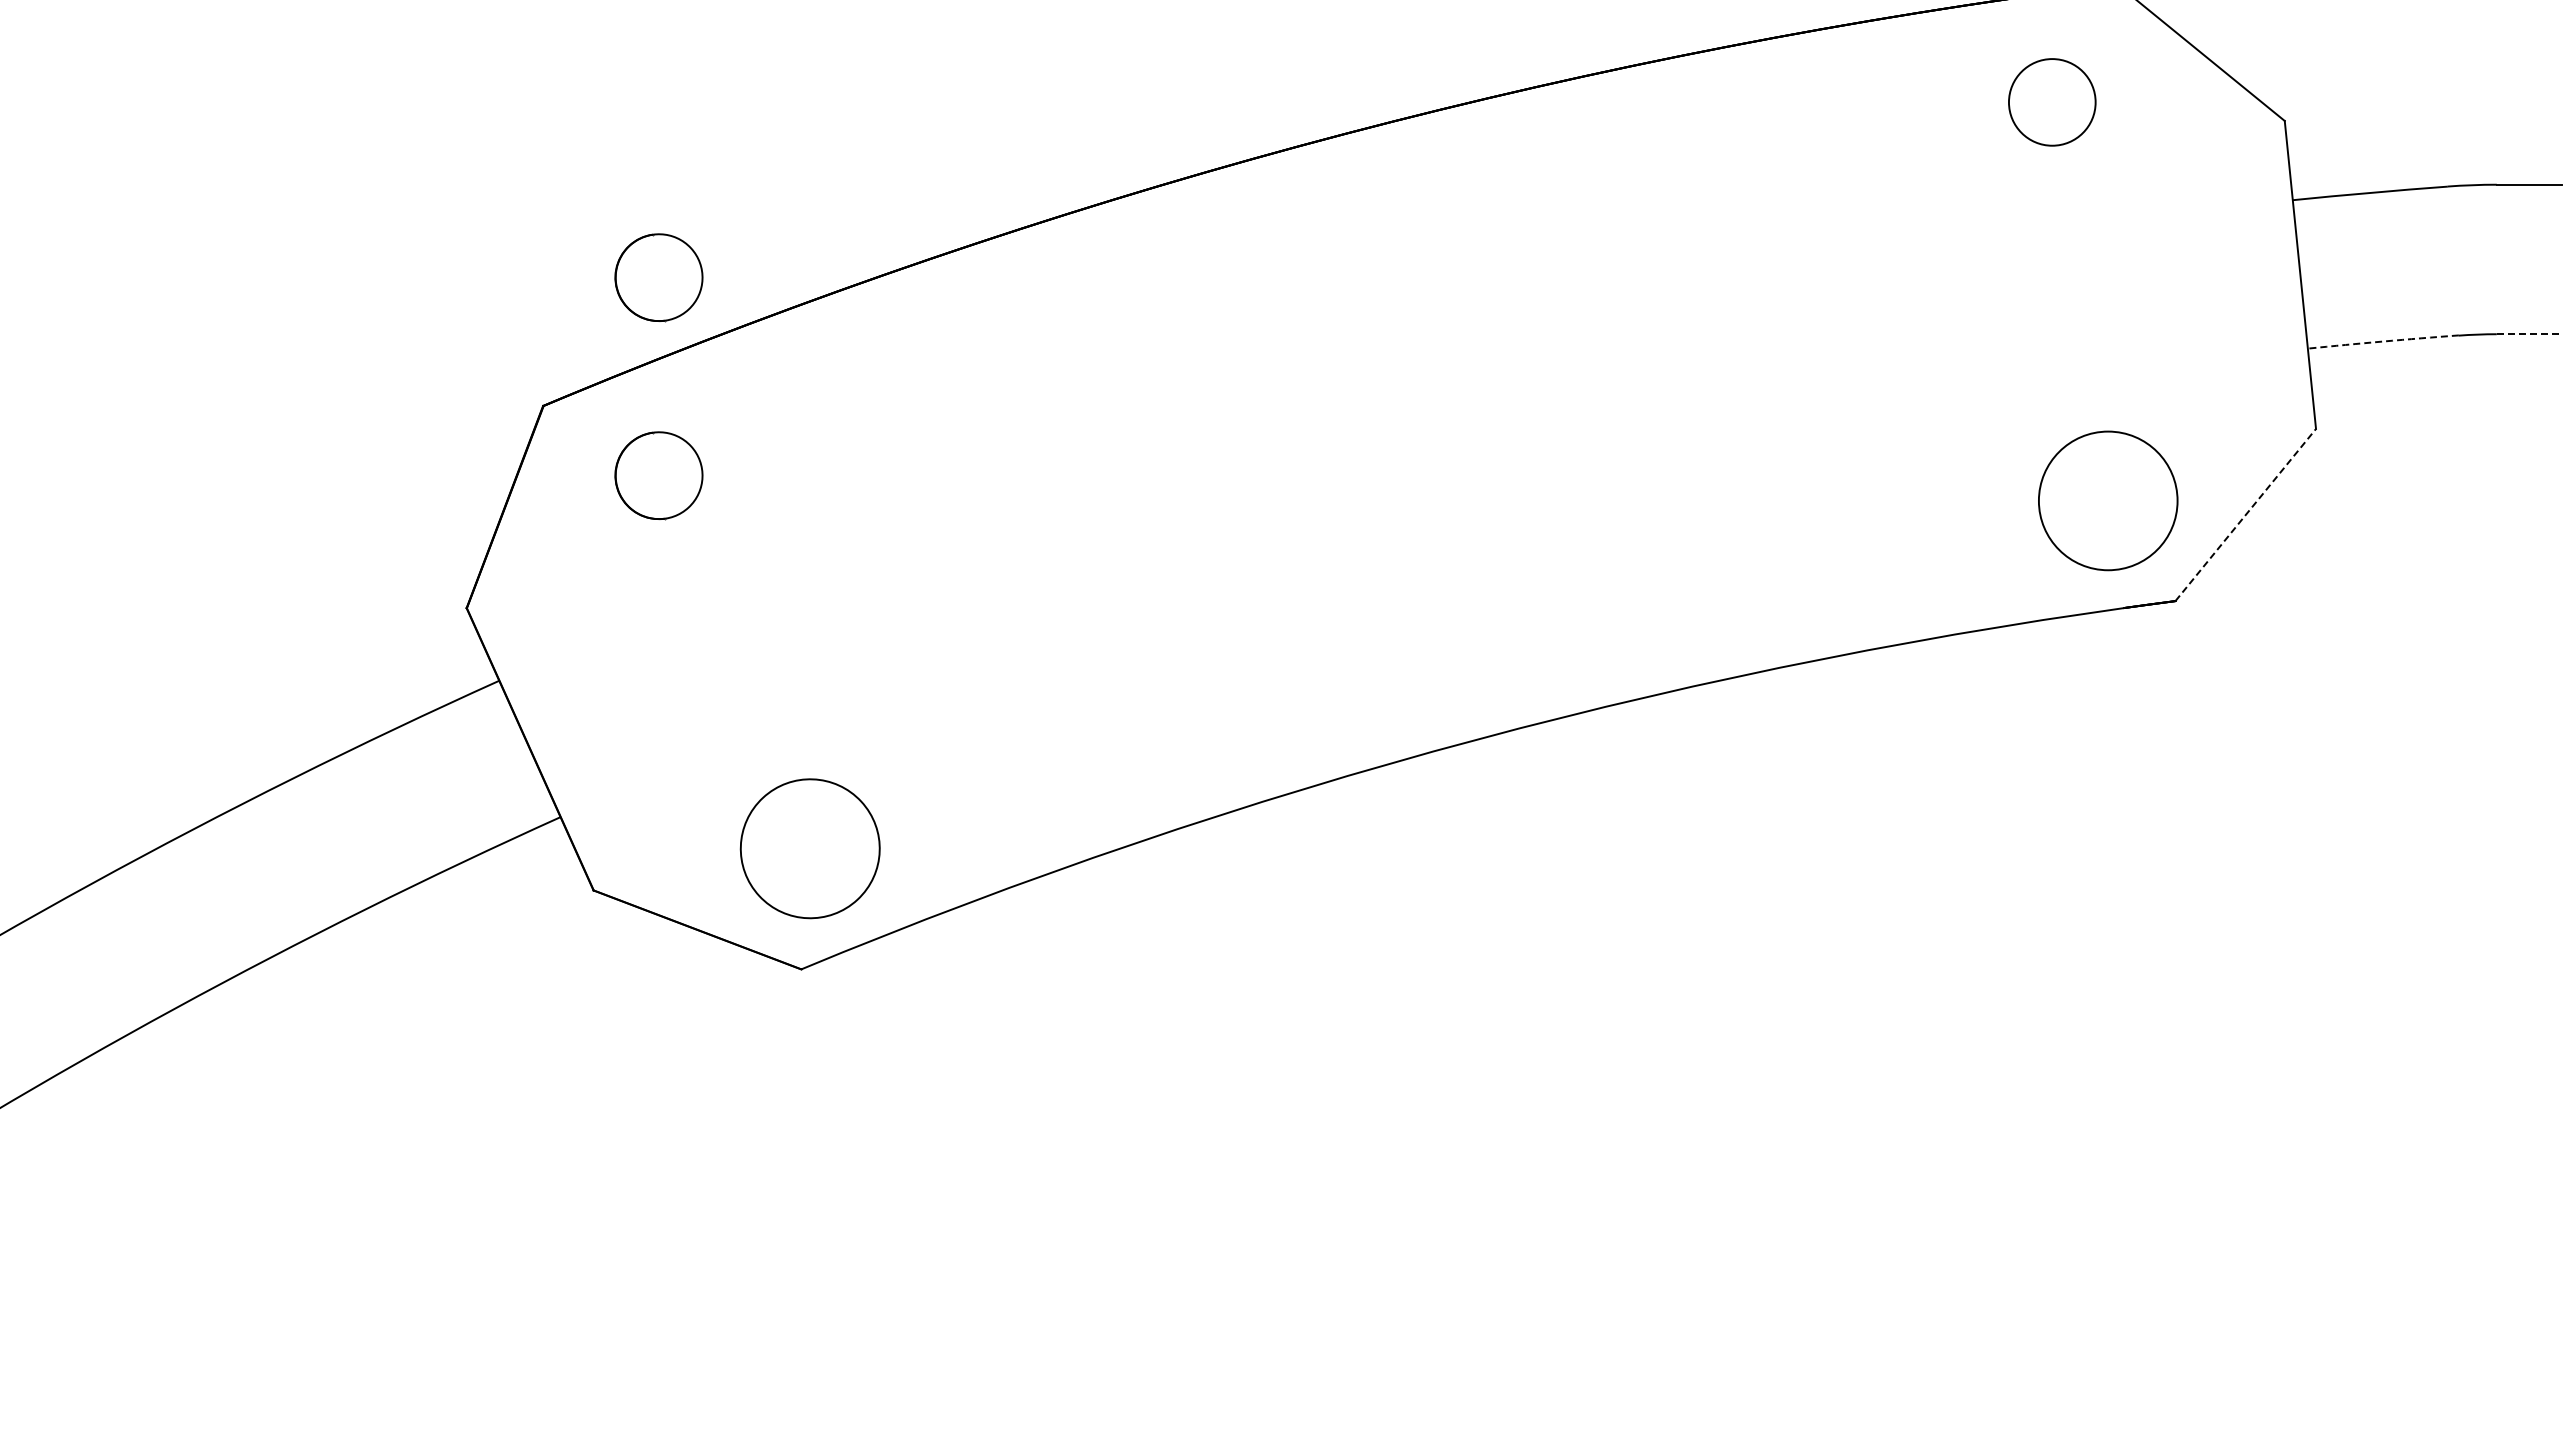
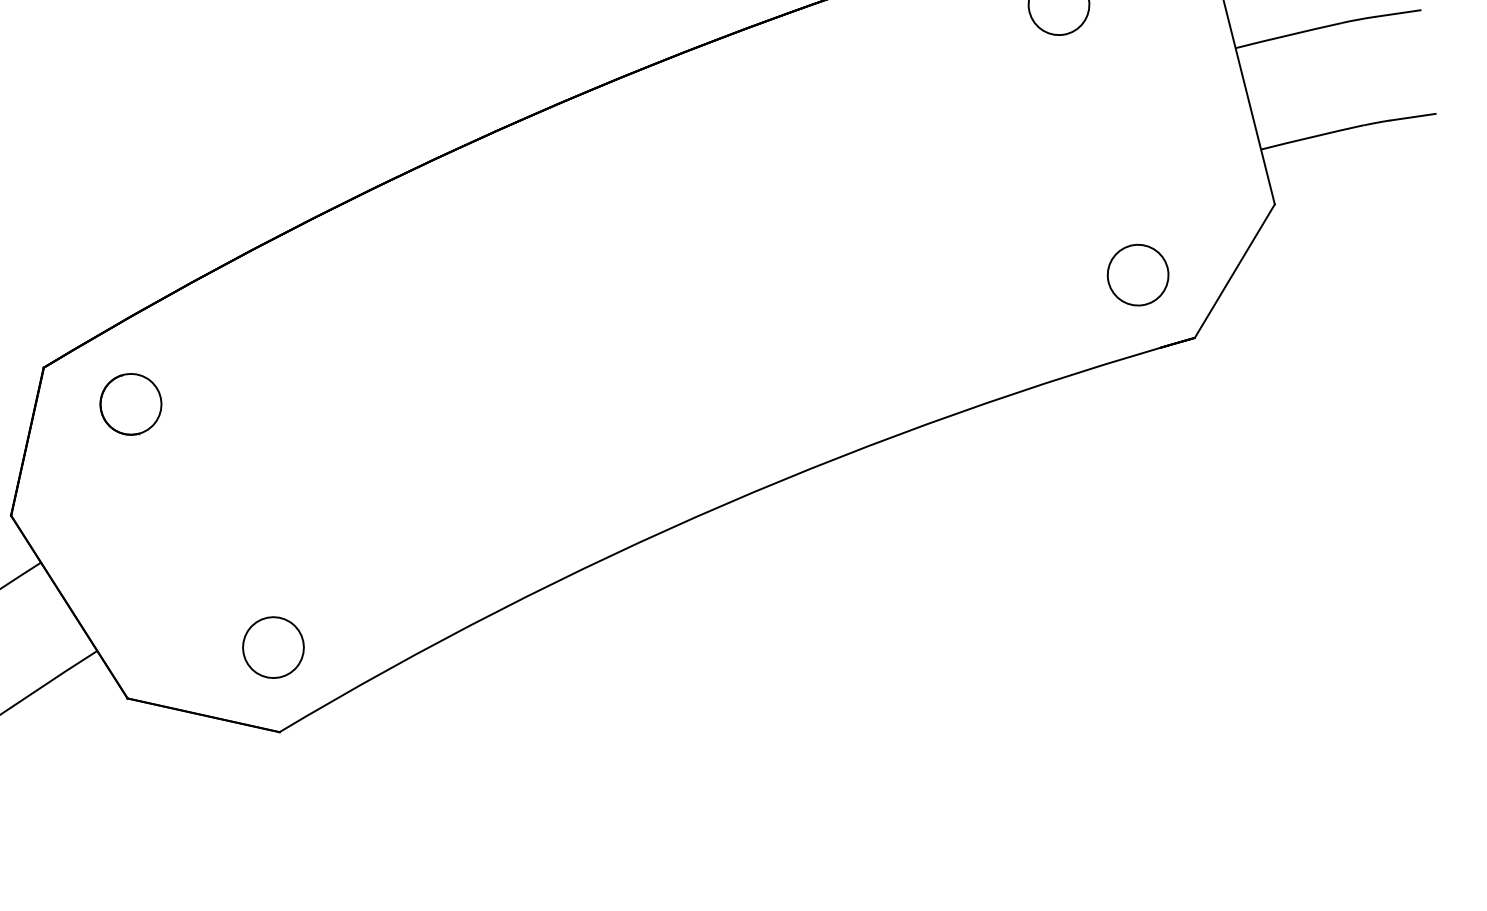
part: (658, 277) -> (110, 267), removed
line: (2529, 334) -> (1413, 117), dashed -> solid
arc: (2383, 341) -> (1312, 136), dashed -> solid
circle: (2108, 500) -> (1138, 274), size x0.62
line: (2246, 514) -> (1235, 270), dashed -> solid
part: (809, 848) -> (272, 647), size x0.62

